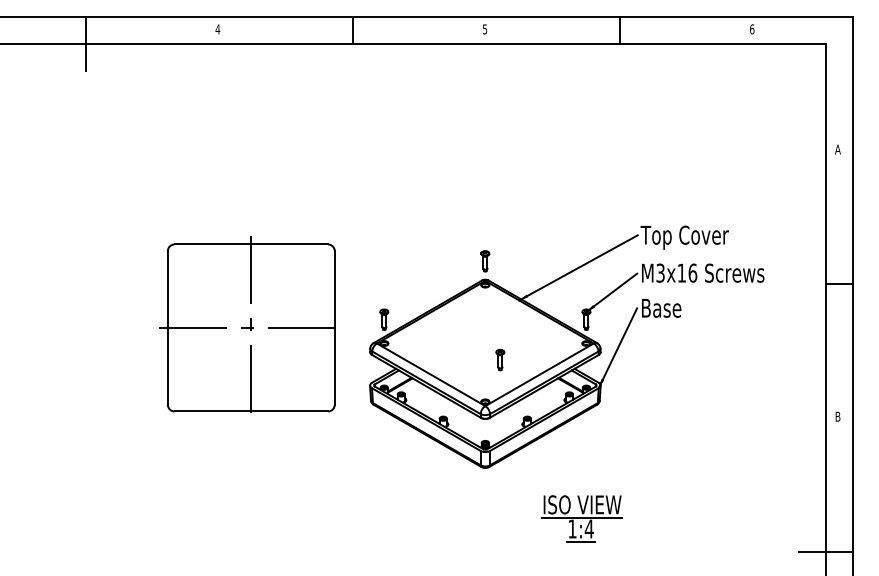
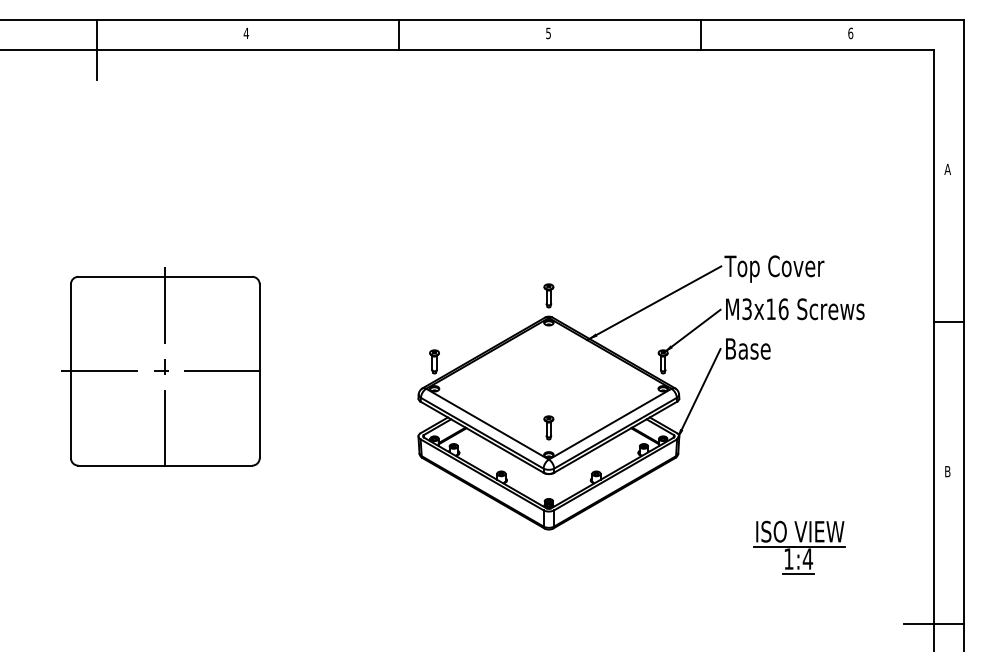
part: (247, 324) -> (161, 367), moved
part: (500, 359) -> (549, 427), moved
part: (581, 518) -> (799, 547), moved

